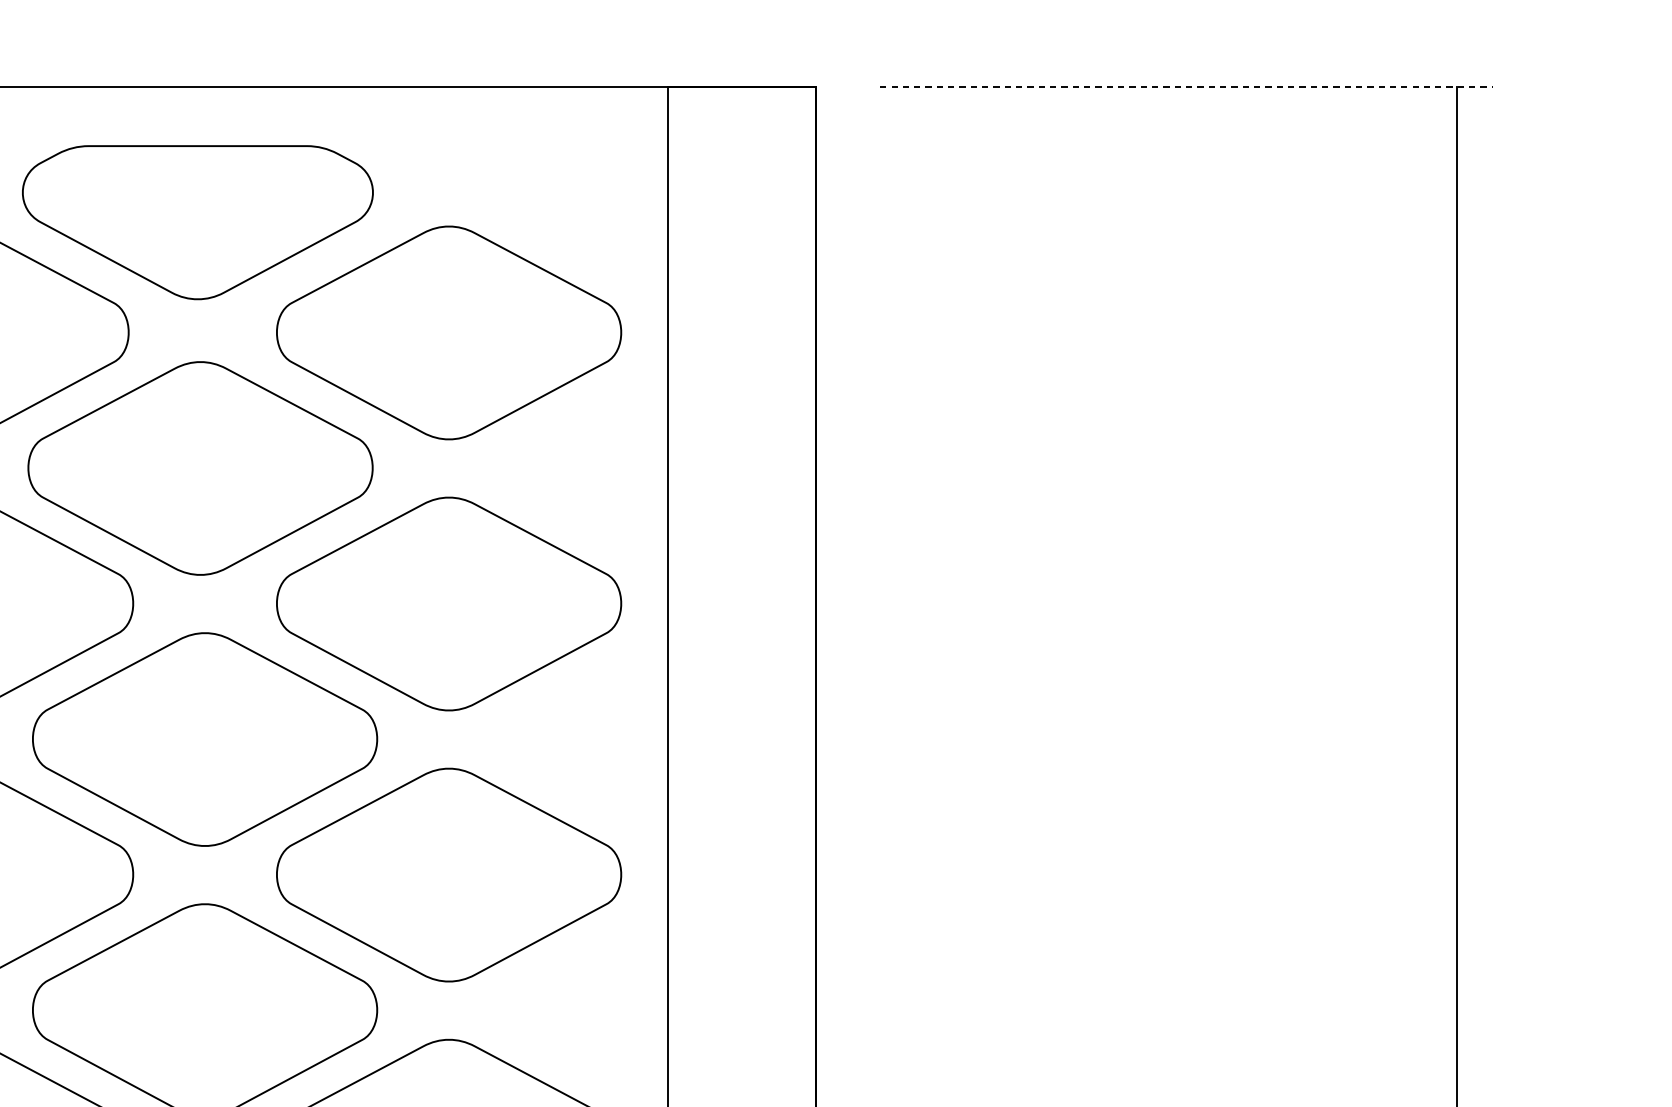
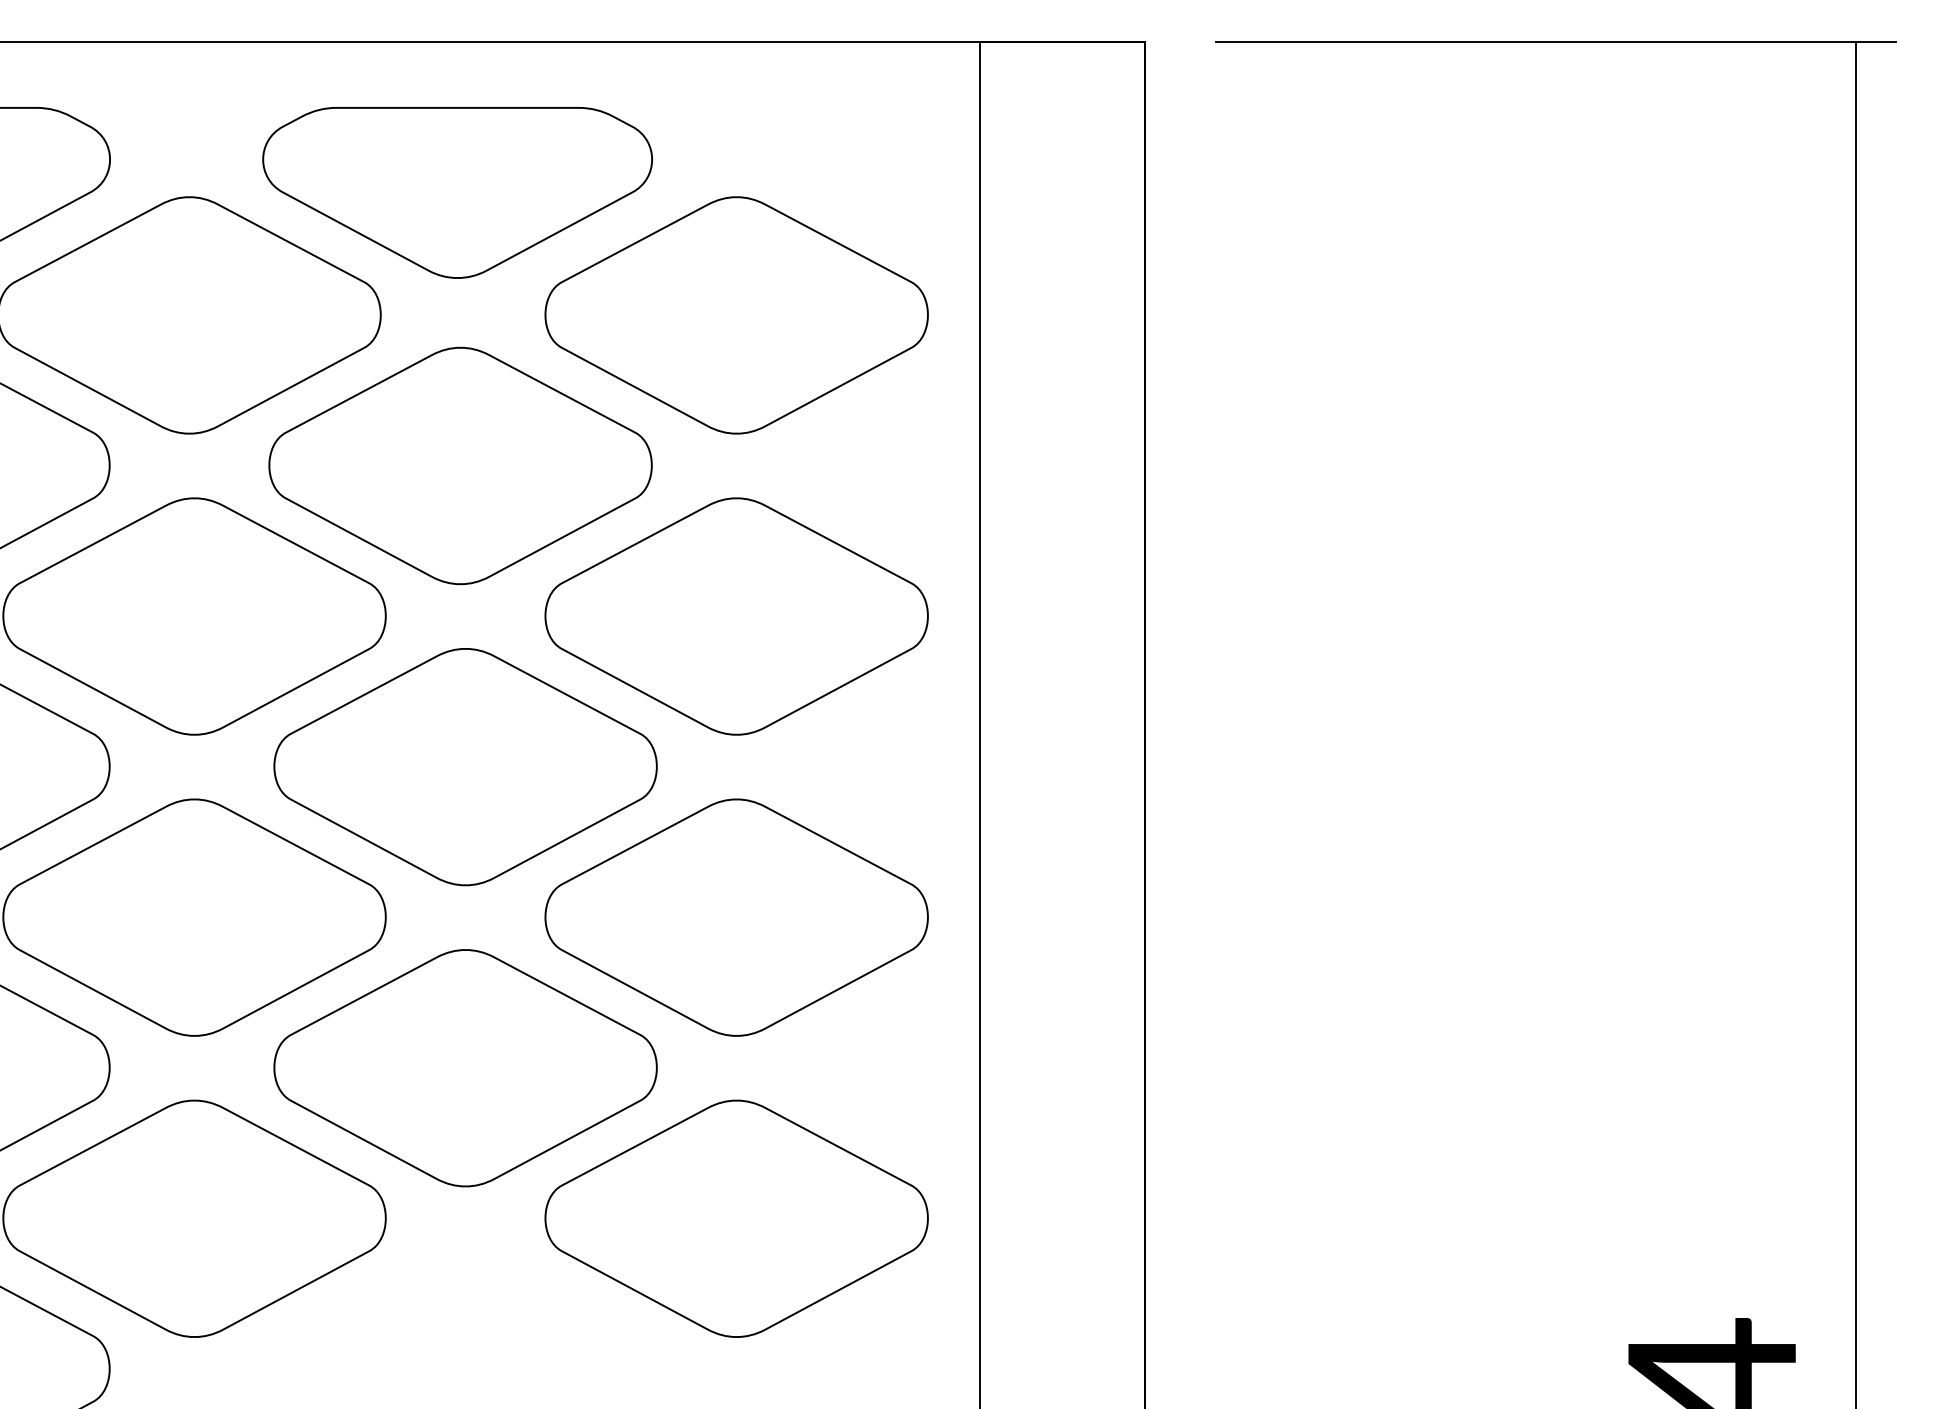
line: (1187, 87) -> (1556, 42), dashed -> solid

